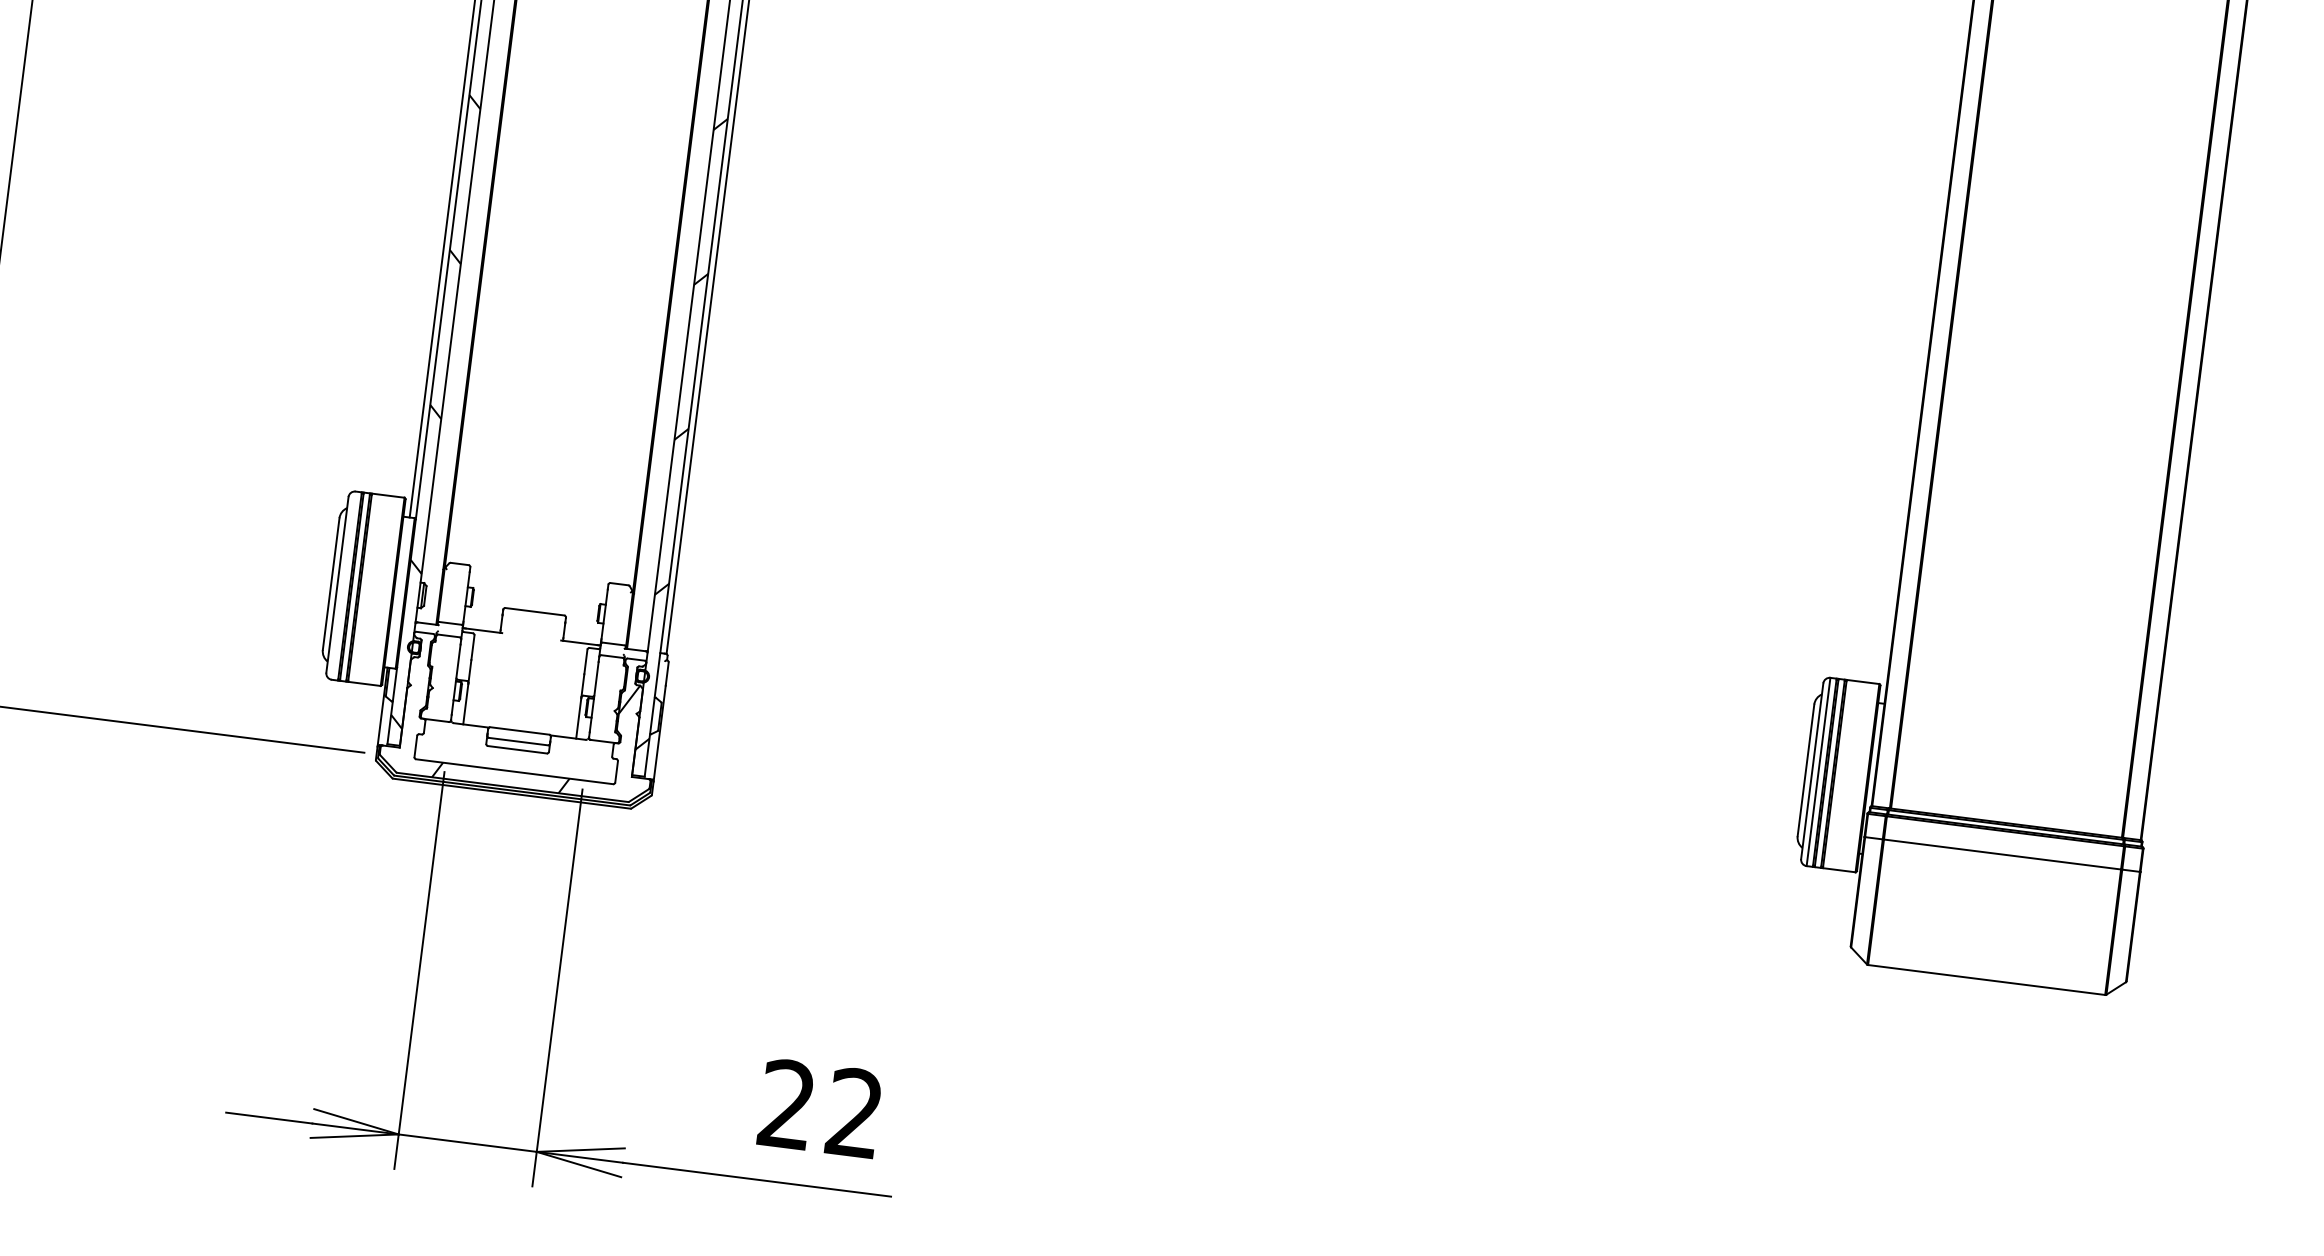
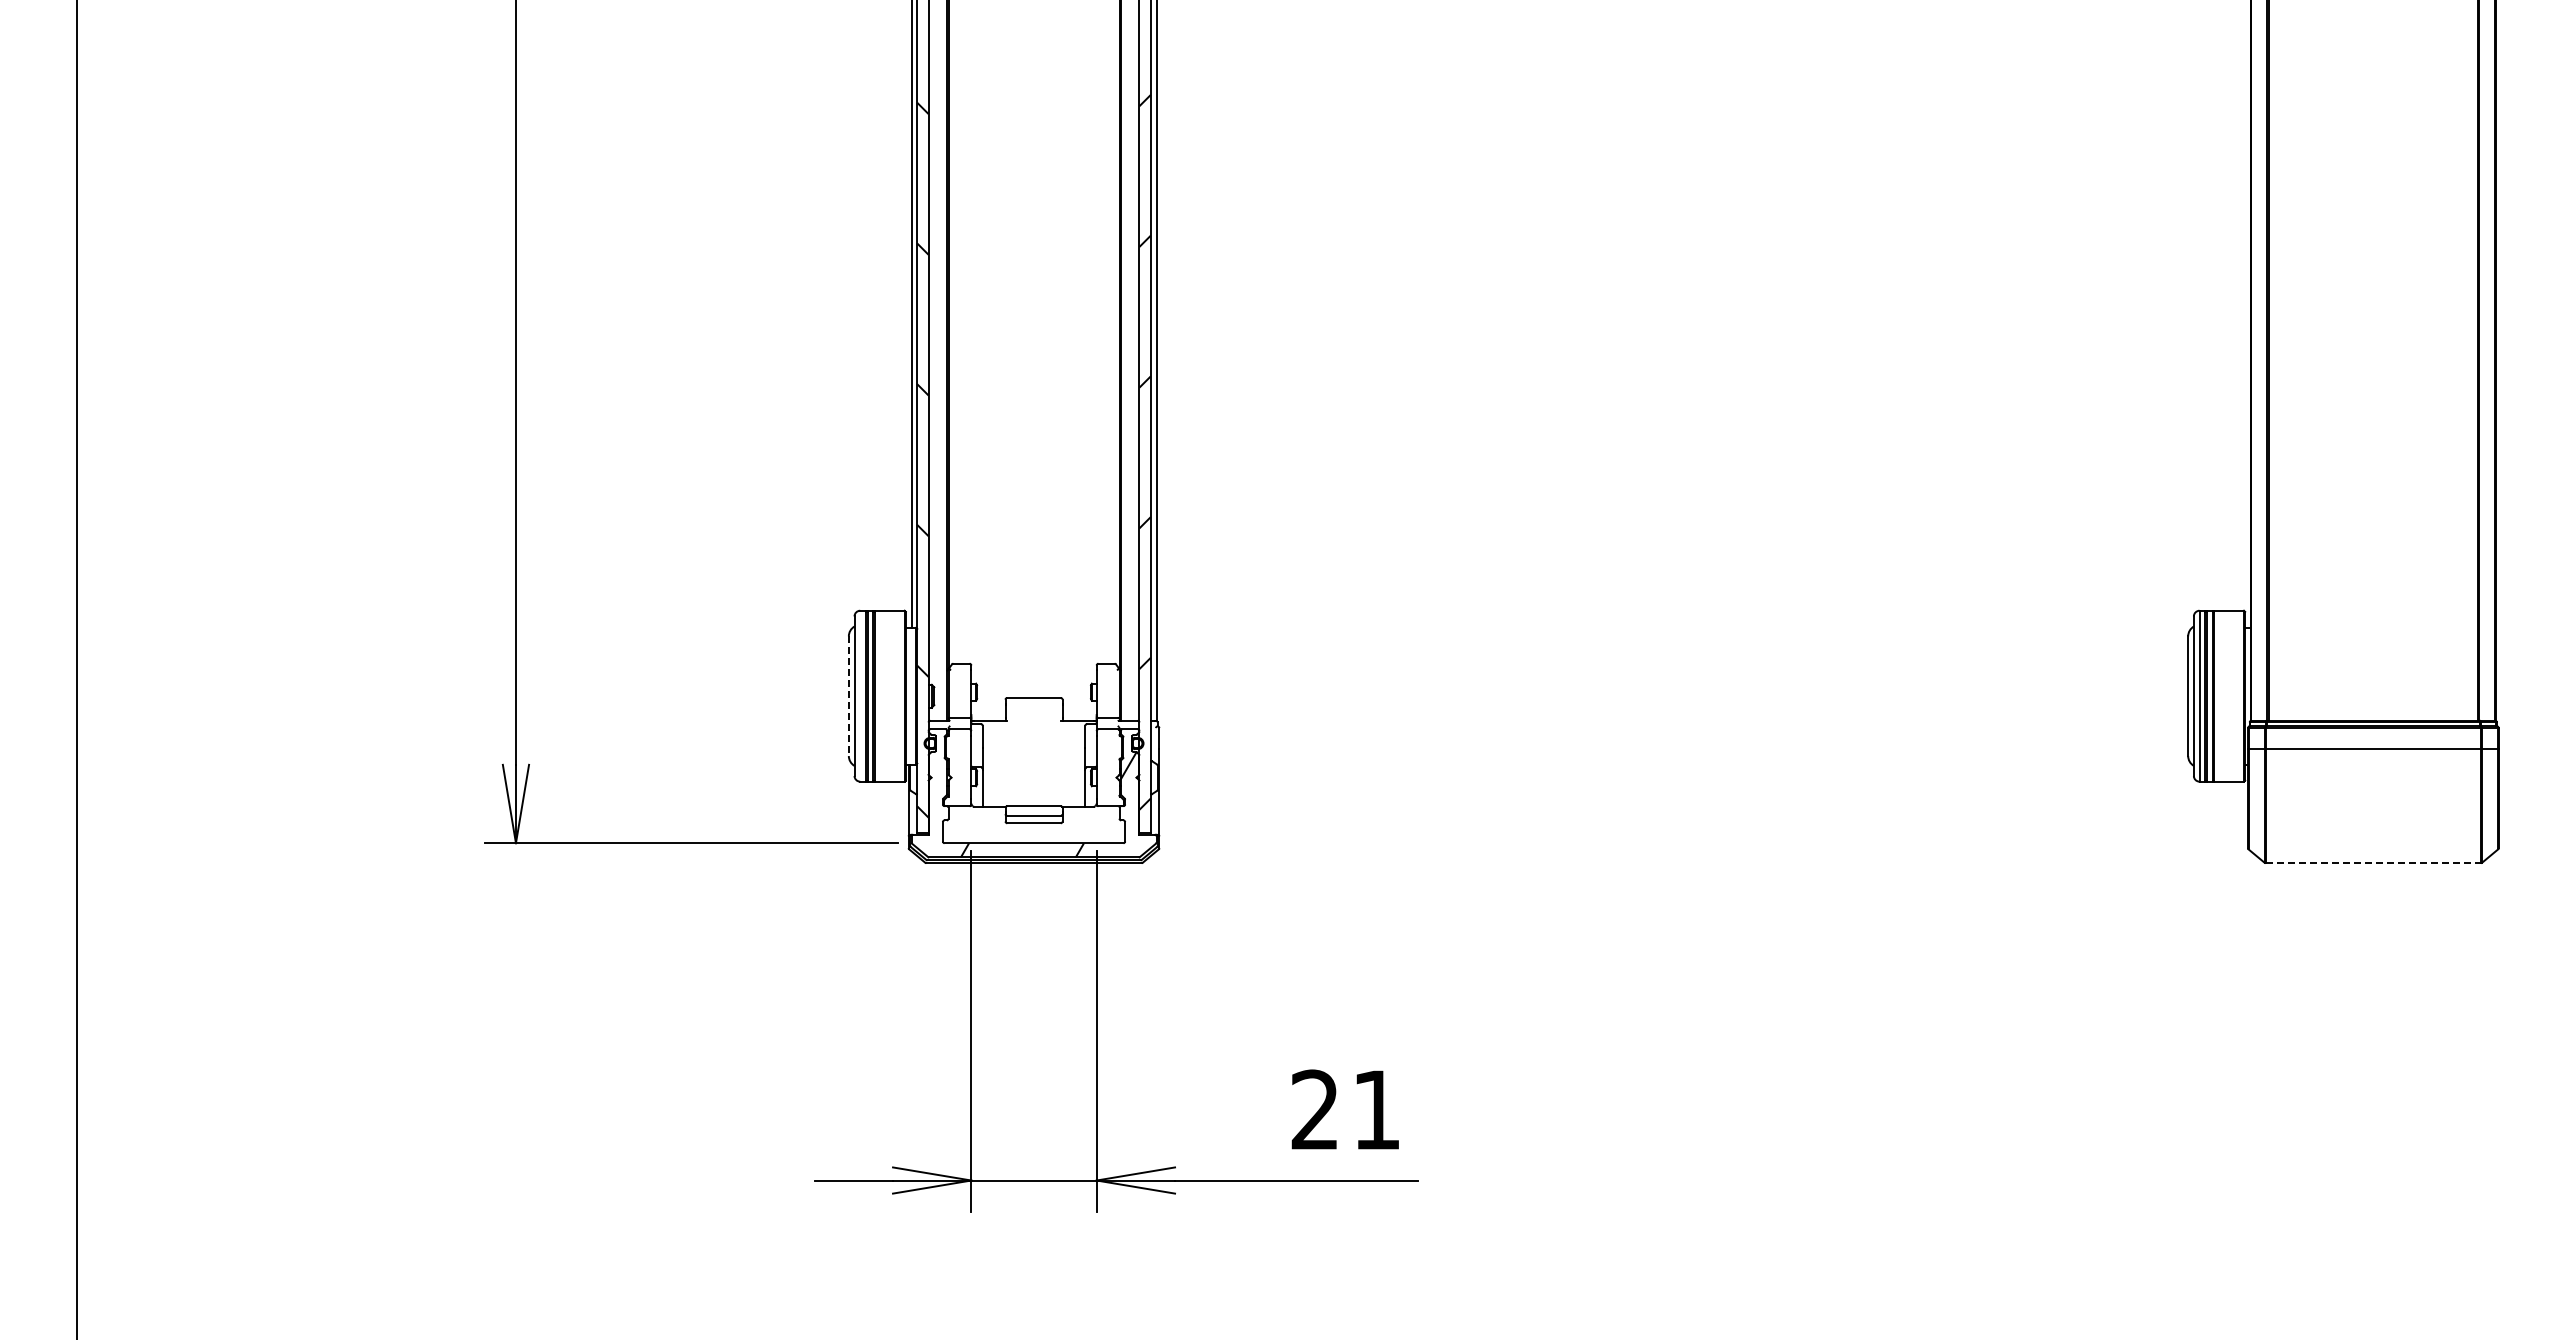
line: (330, 584) -> (848, 696), solid -> dashed
line: (1986, 980) -> (2373, 863), solid -> dashed
text: (853, 1112) -> (1375, 1109), 22 -> 21

